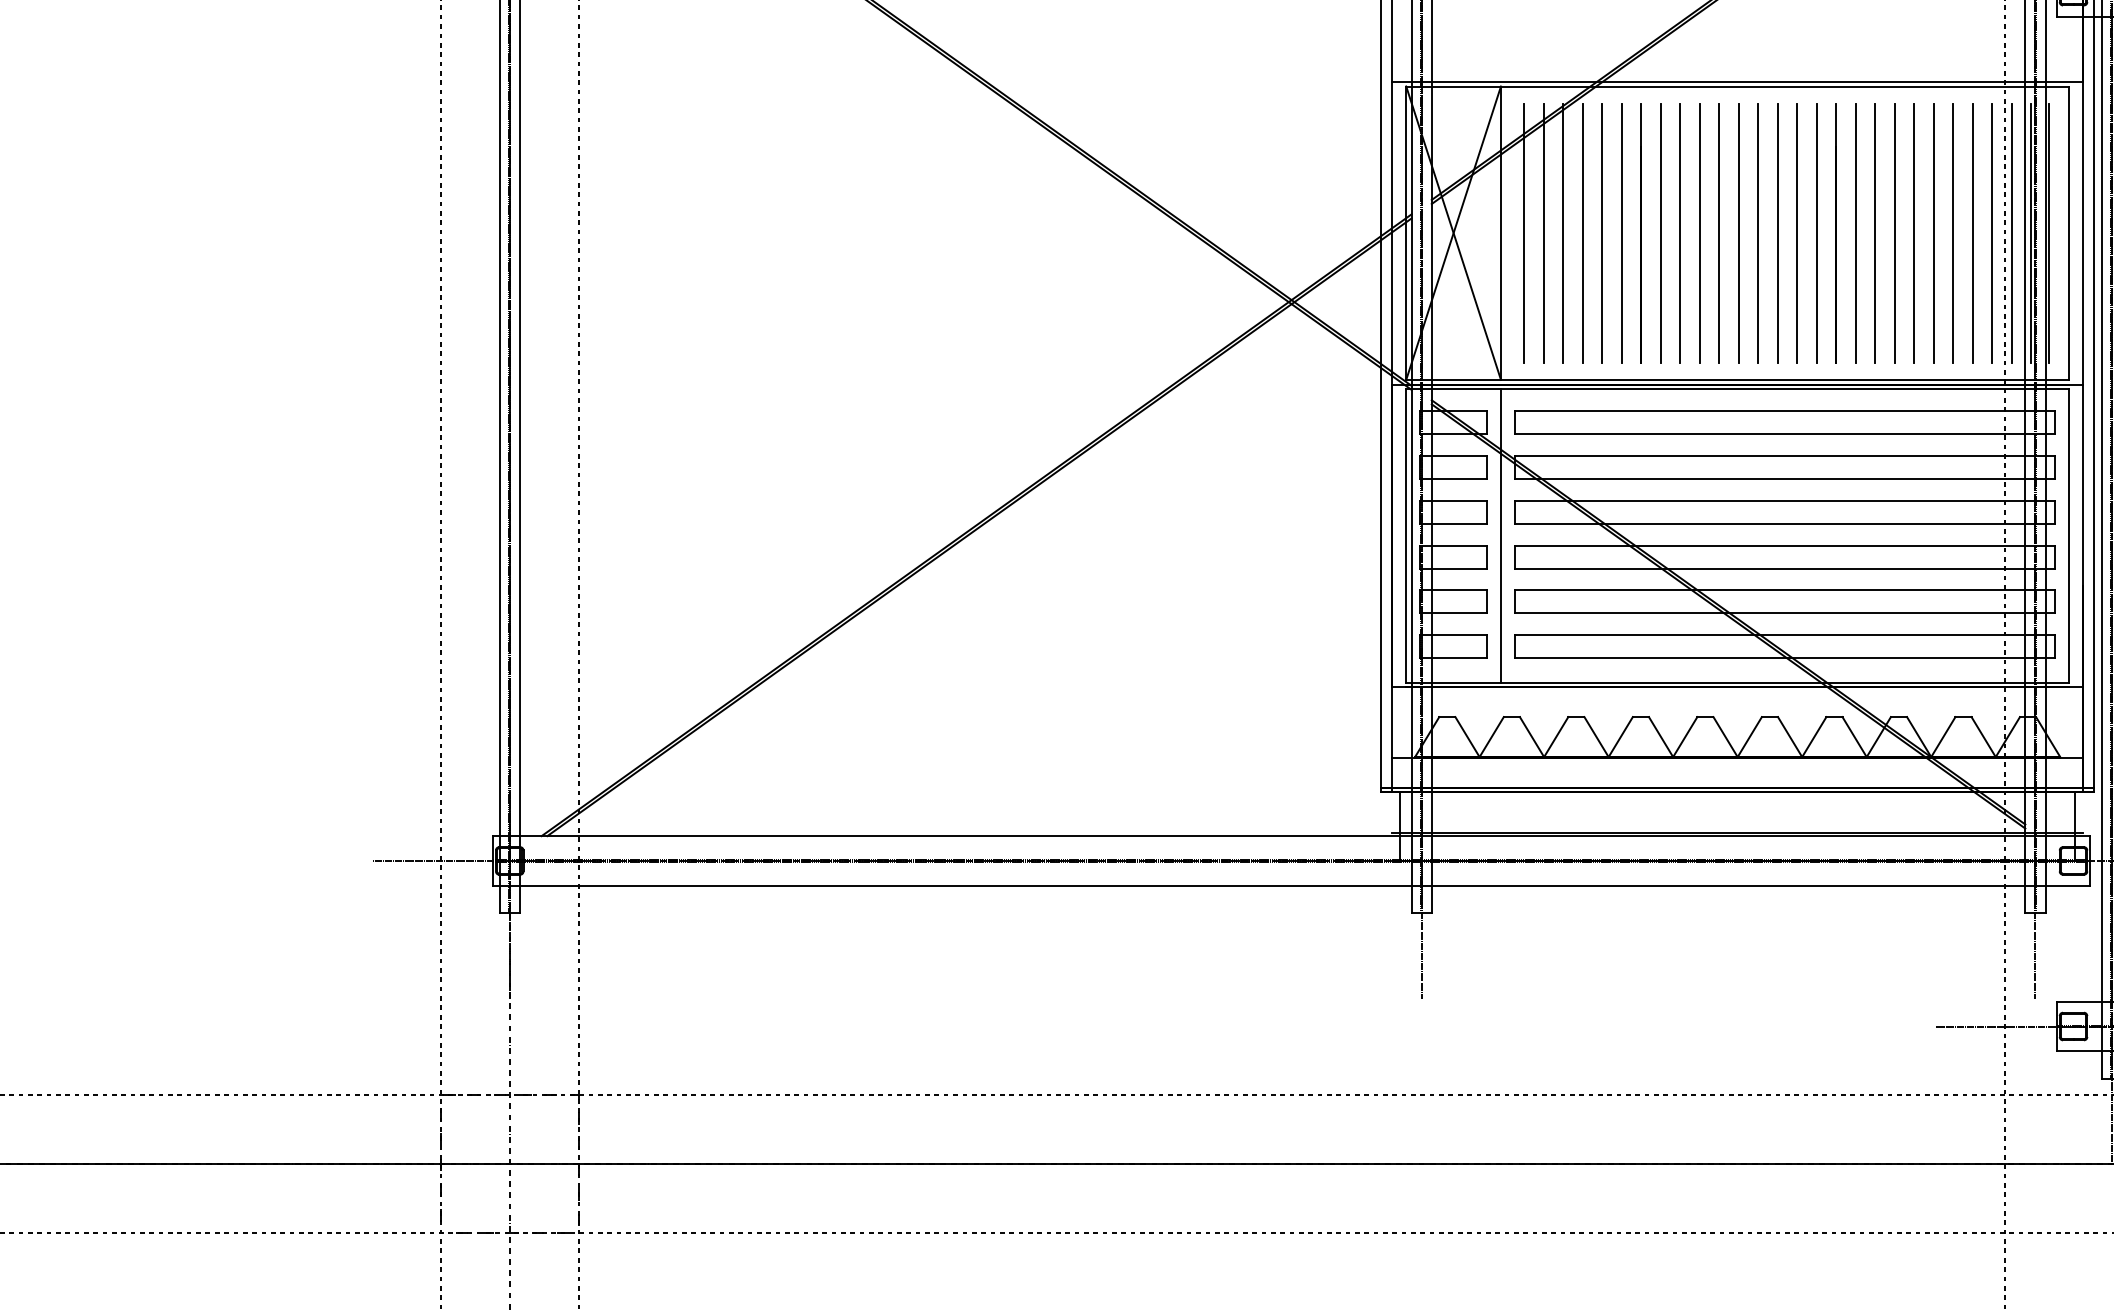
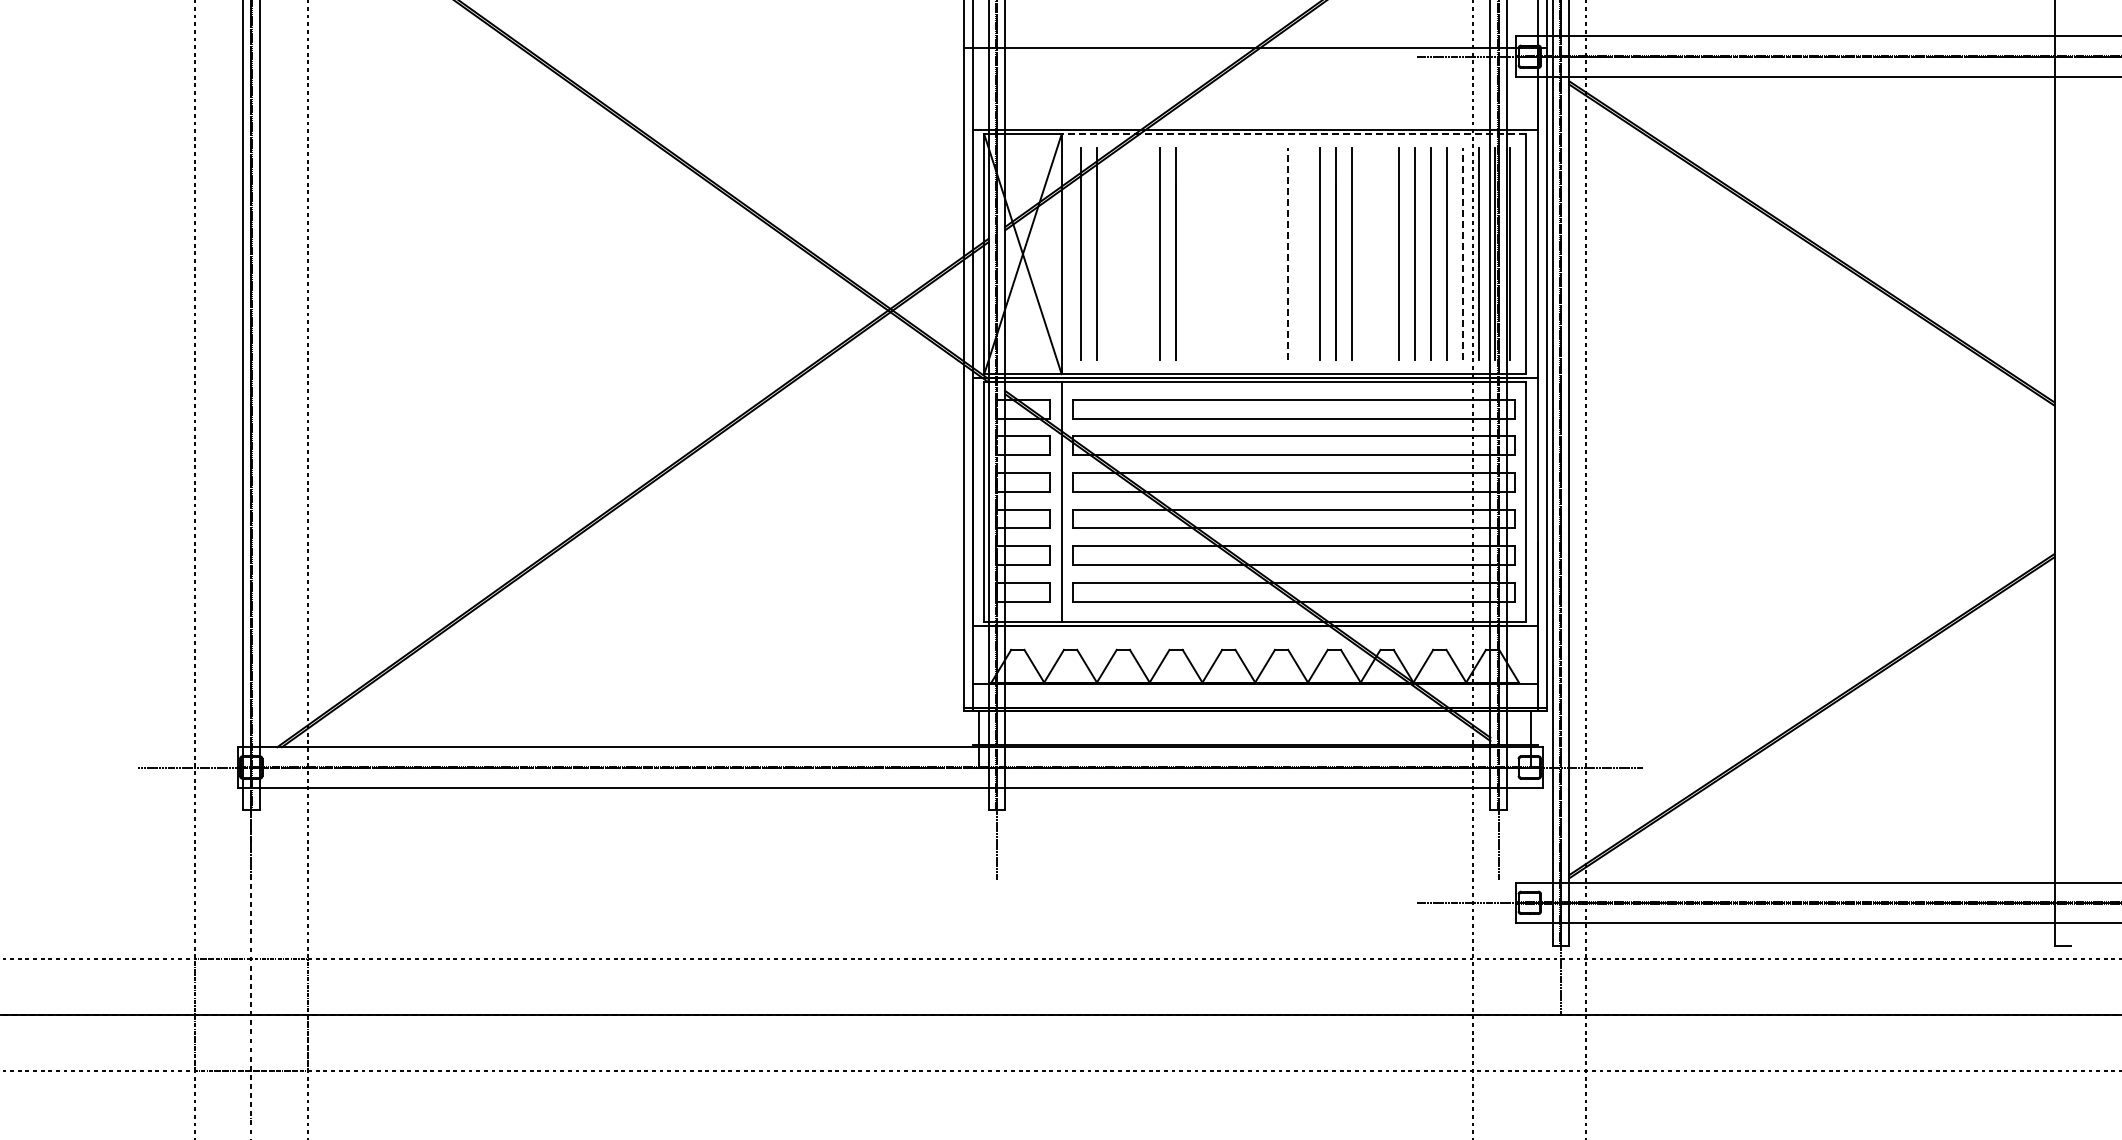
line: (1784, 86) -> (1293, 134), solid -> dashed
line: (1796, 232) -> (1303, 253), removed
line: (1563, 233) -> (1112, 254), removed
line: (1582, 233) -> (1128, 254), removed
line: (1602, 233) -> (1144, 254), removed
line: (1660, 233) -> (1192, 254), removed
line: (1680, 233) -> (1208, 254), removed
line: (1700, 233) -> (1224, 254), removed
line: (1719, 233) -> (1240, 254), removed
line: (1739, 233) -> (1256, 254), removed
line: (1757, 233) -> (1271, 254), removed
line: (1777, 233) -> (1287, 254), solid -> dashed
line: (1875, 233) -> (1367, 254), removed
line: (1894, 233) -> (1383, 254), removed
line: (1992, 233) -> (1463, 254), solid -> dashed

